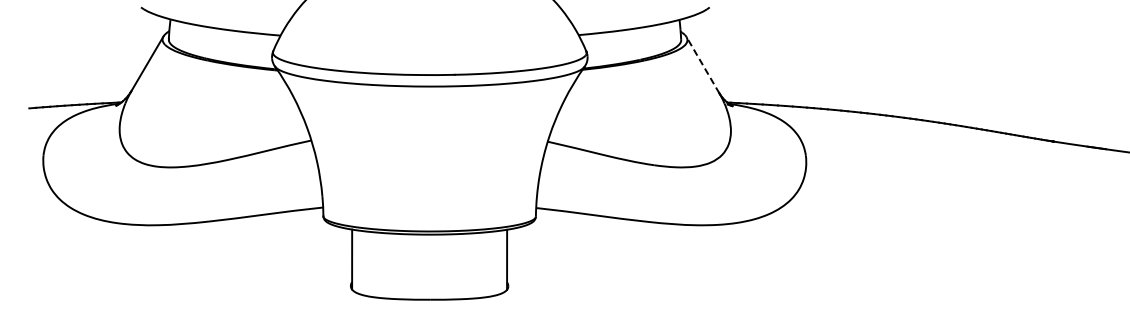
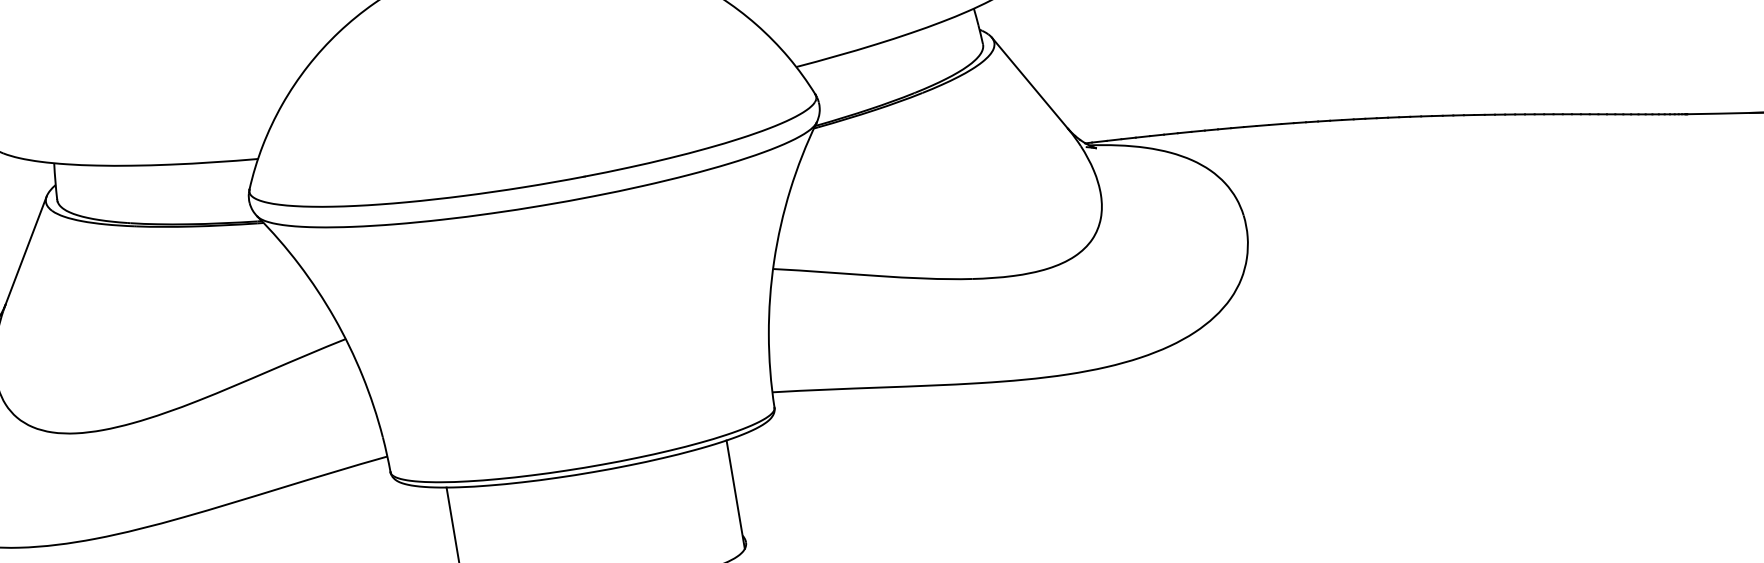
line: (703, 65) -> (1031, 83), dashed -> solid

